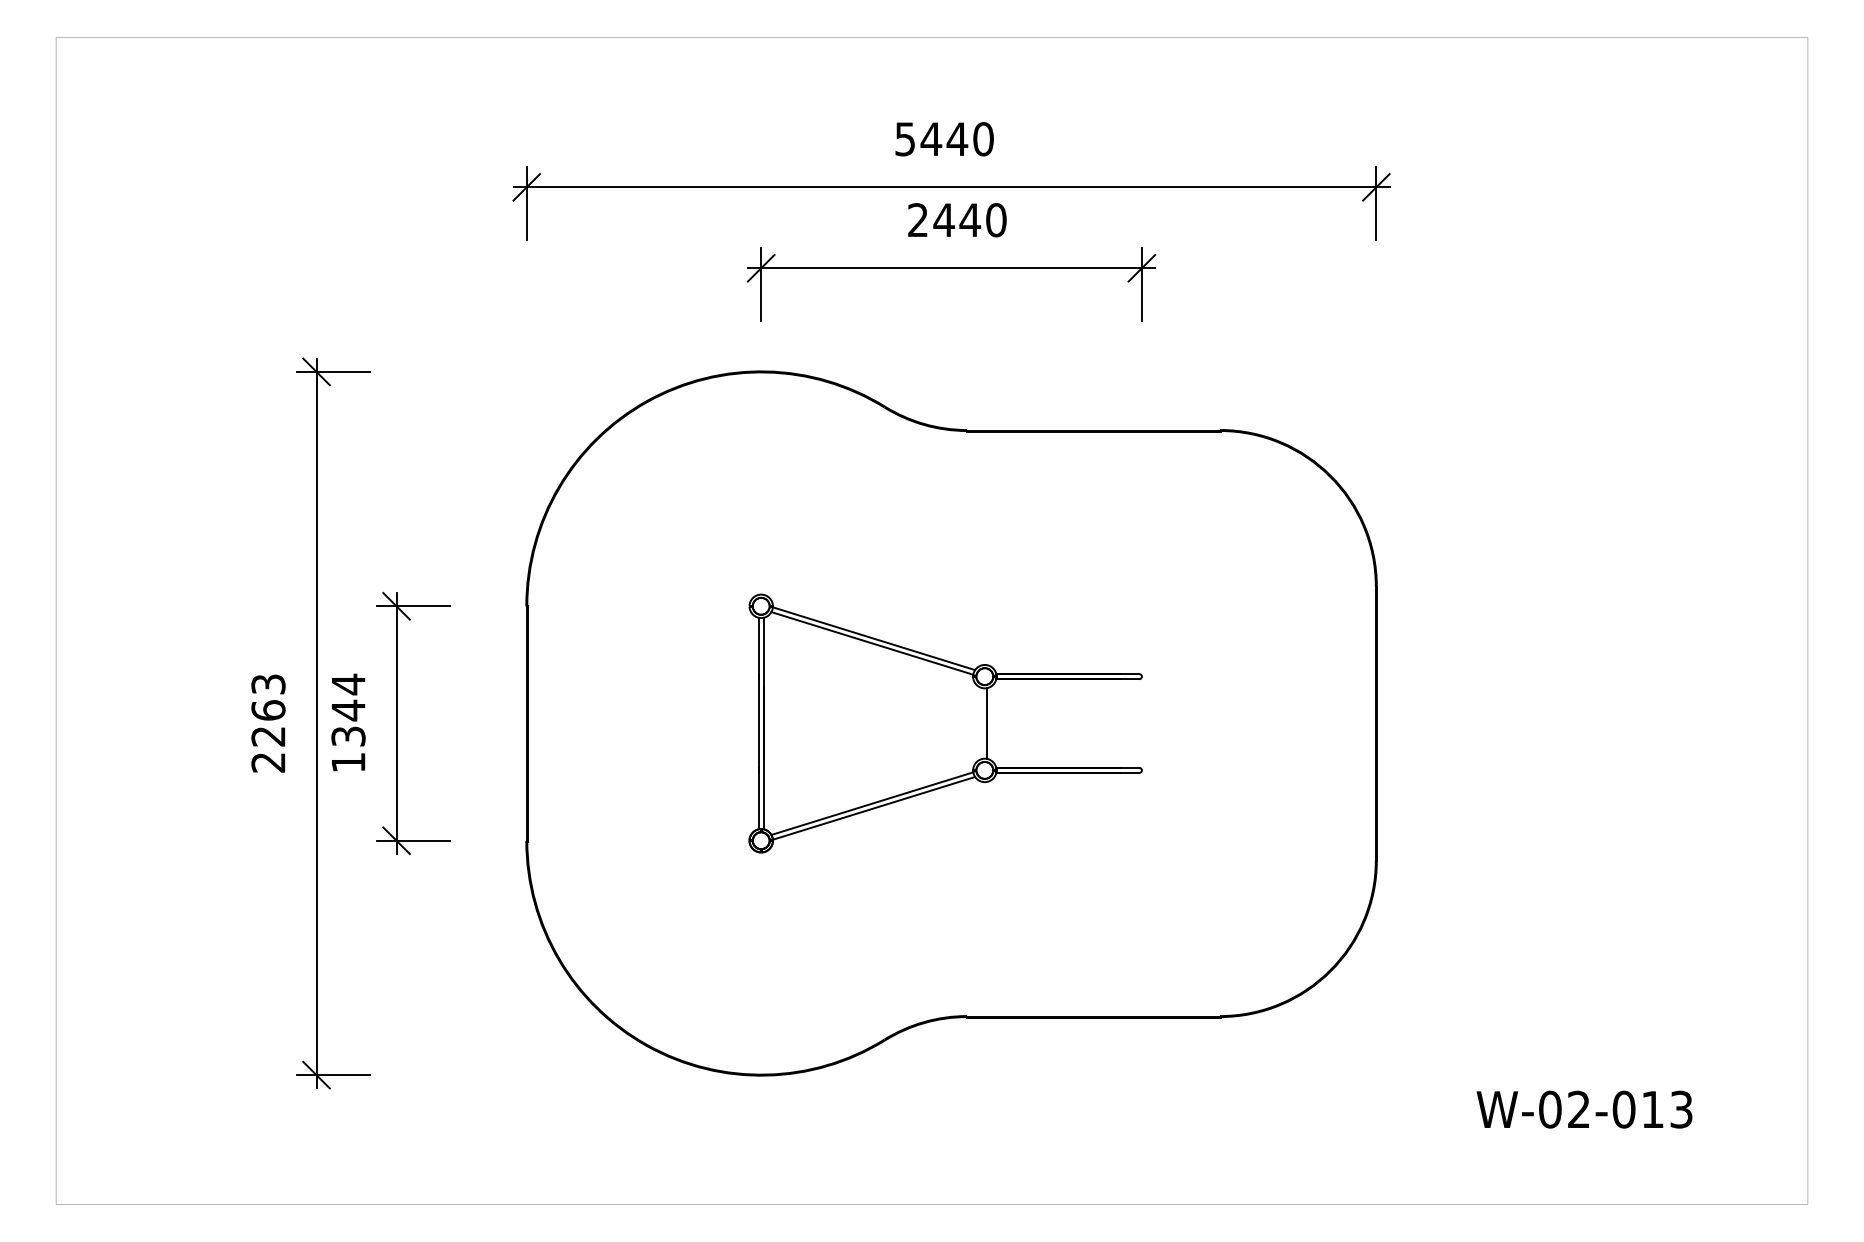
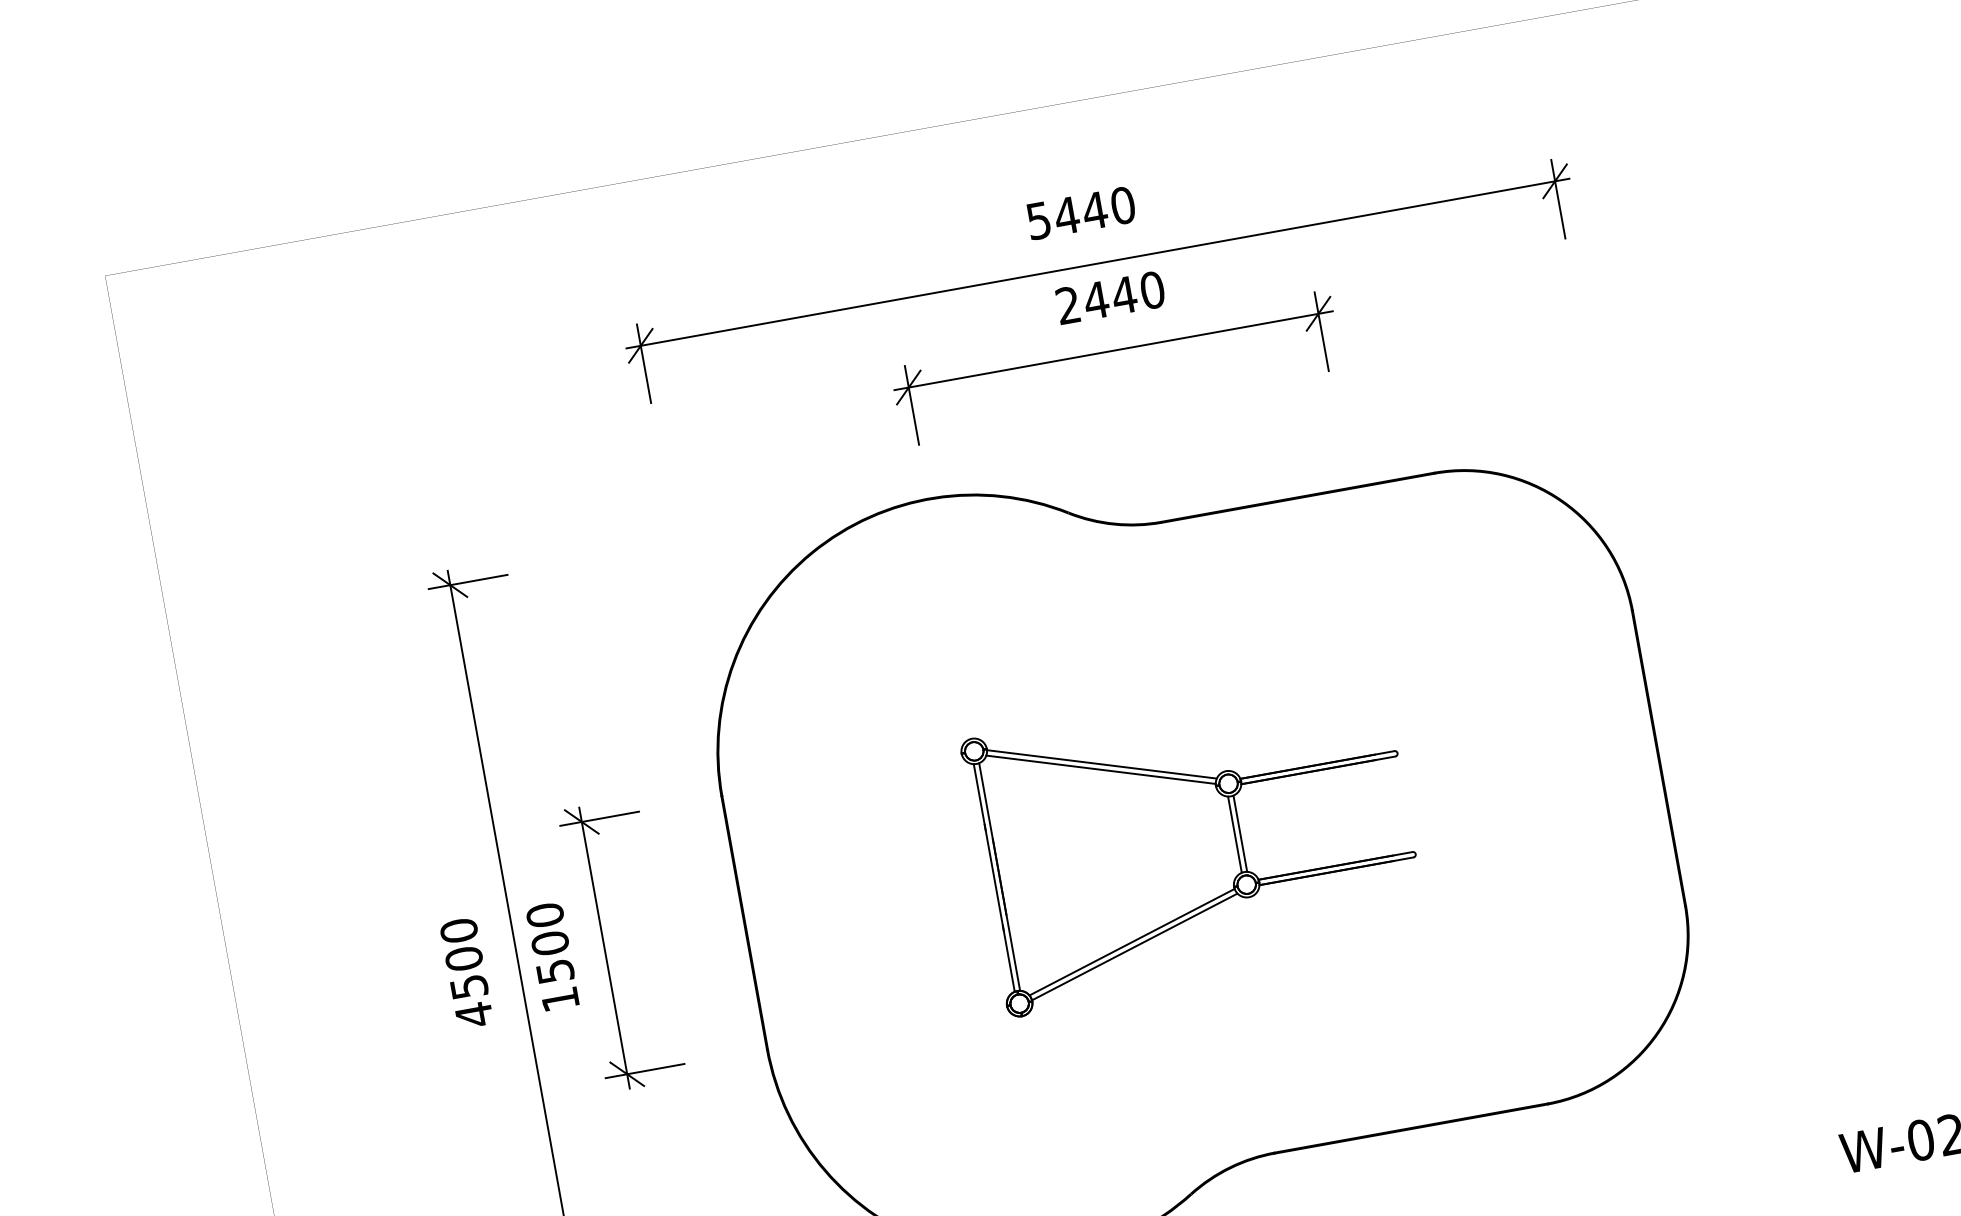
text: (348, 709) -> (550, 942), 1344 -> 1500
text: (268, 723) -> (466, 972), 2263 -> 4500
line: (982, 723) -> (1235, 834), added

